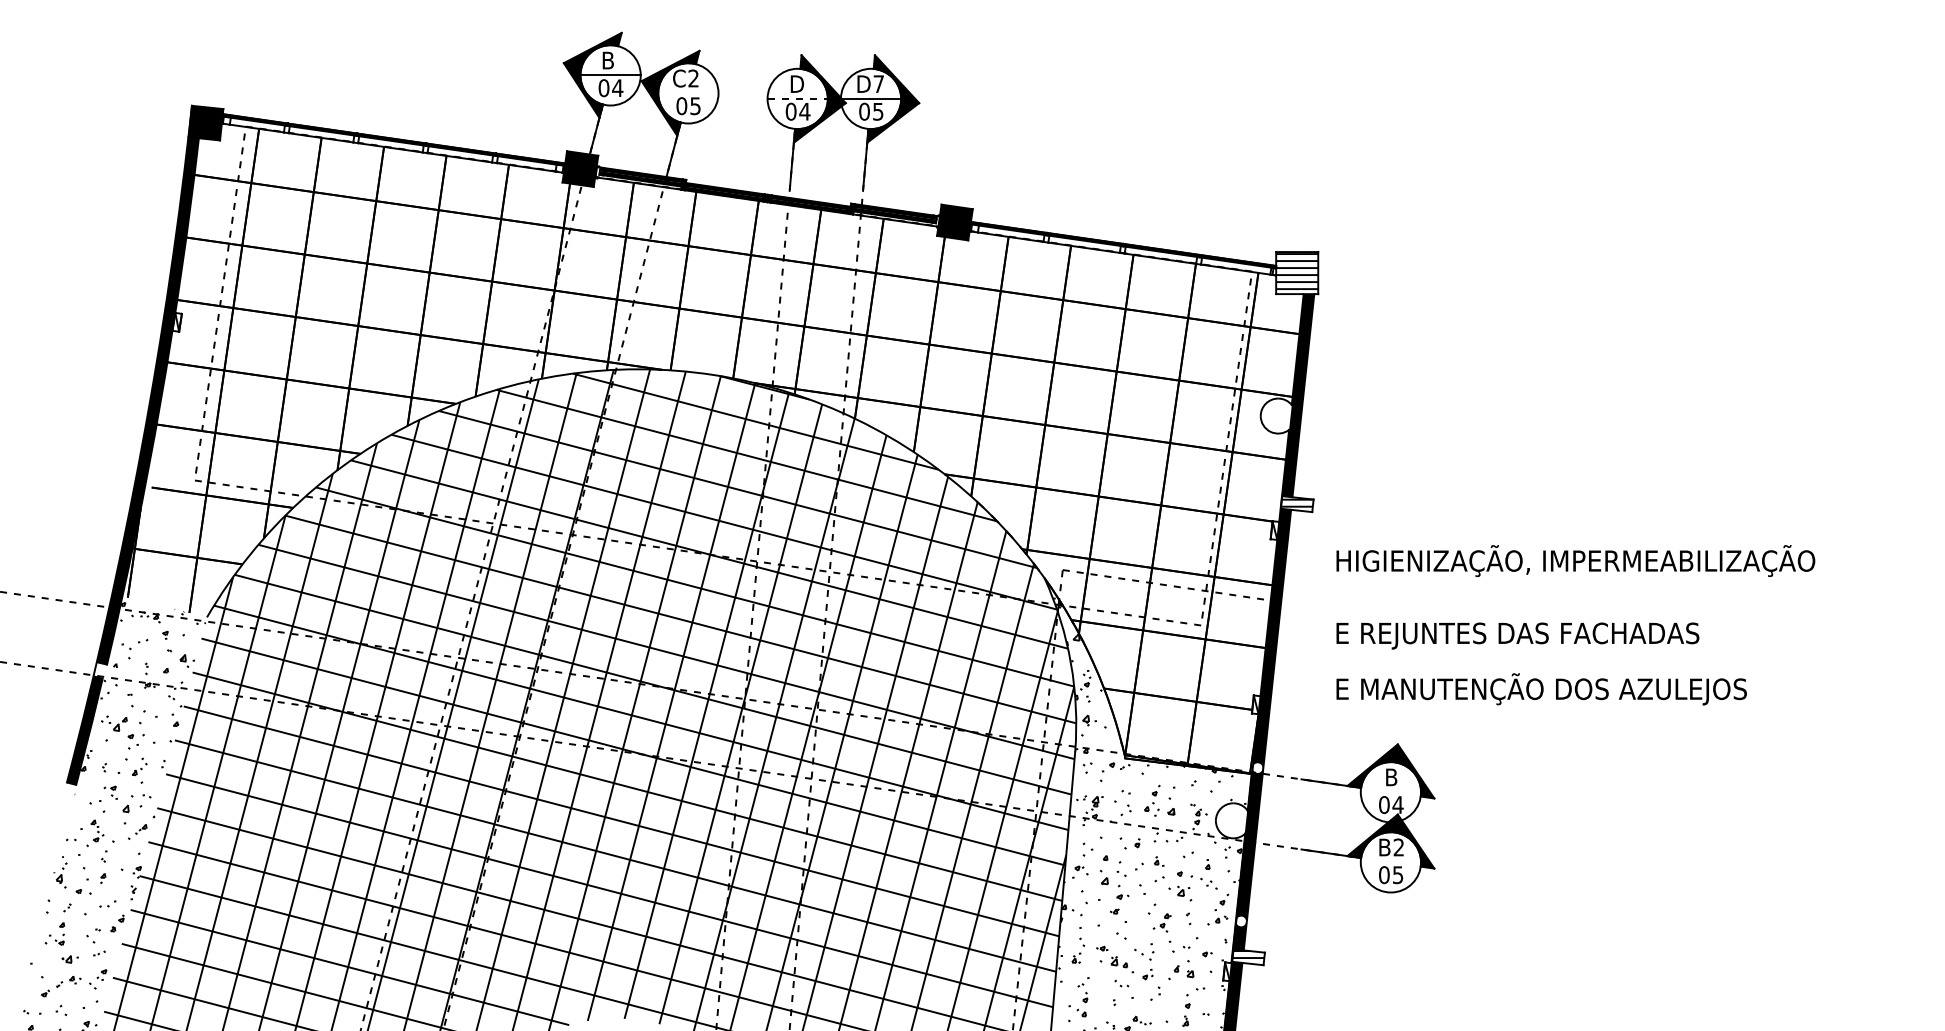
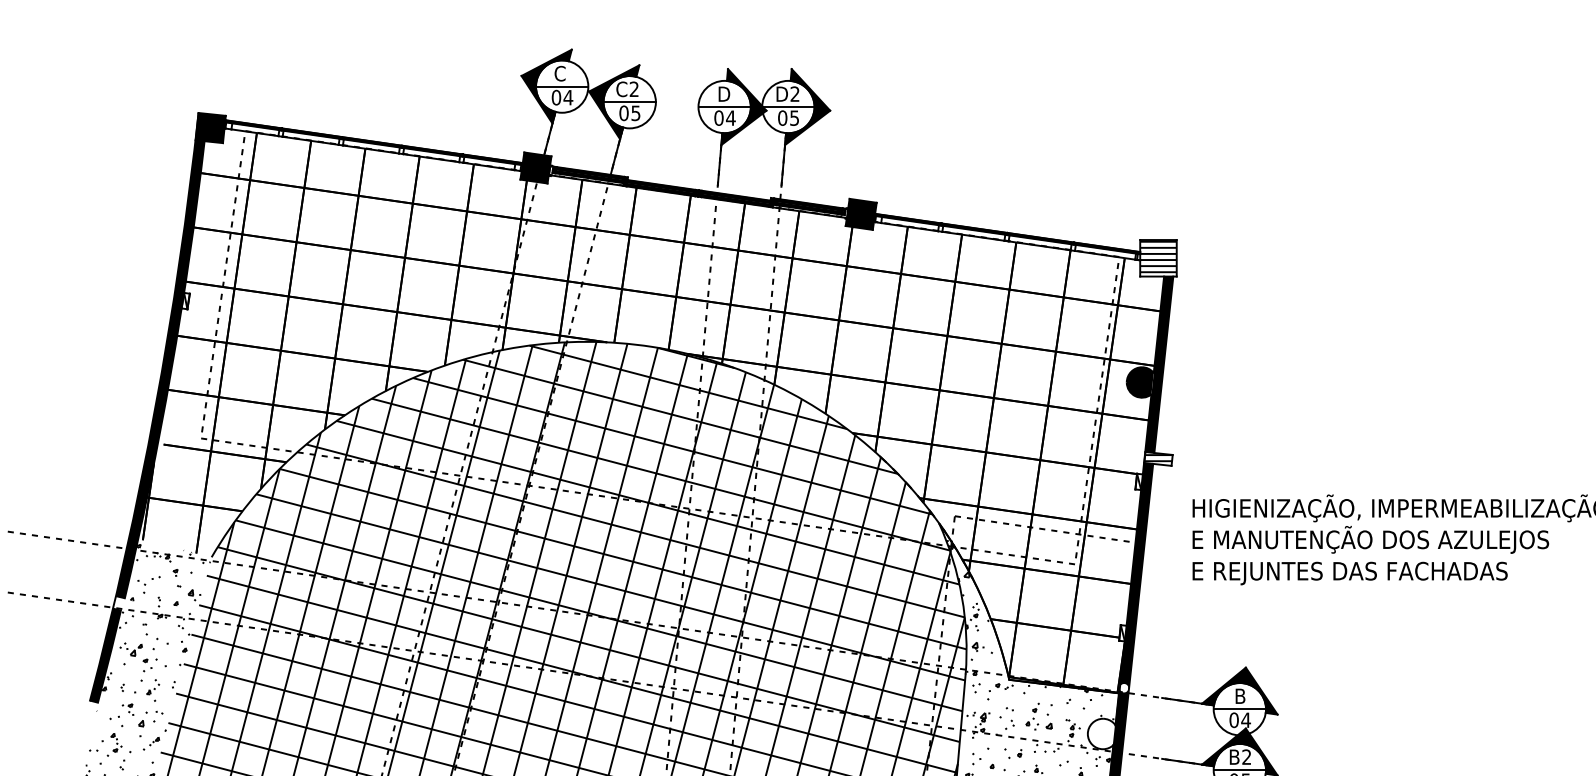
text: (608, 60) -> (560, 73), B -> C
text: (878, 83) -> (794, 93), D7 -> D2
line: (688, 93) -> (629, 102), added
line: (798, 98) -> (725, 106), dashed -> solid
fill: (1275, 415) -> (1139, 381), added
text: (1541, 689) -> (1370, 540), moved
line: (1390, 792) -> (1239, 709), added
line: (1390, 862) -> (1239, 770), added

